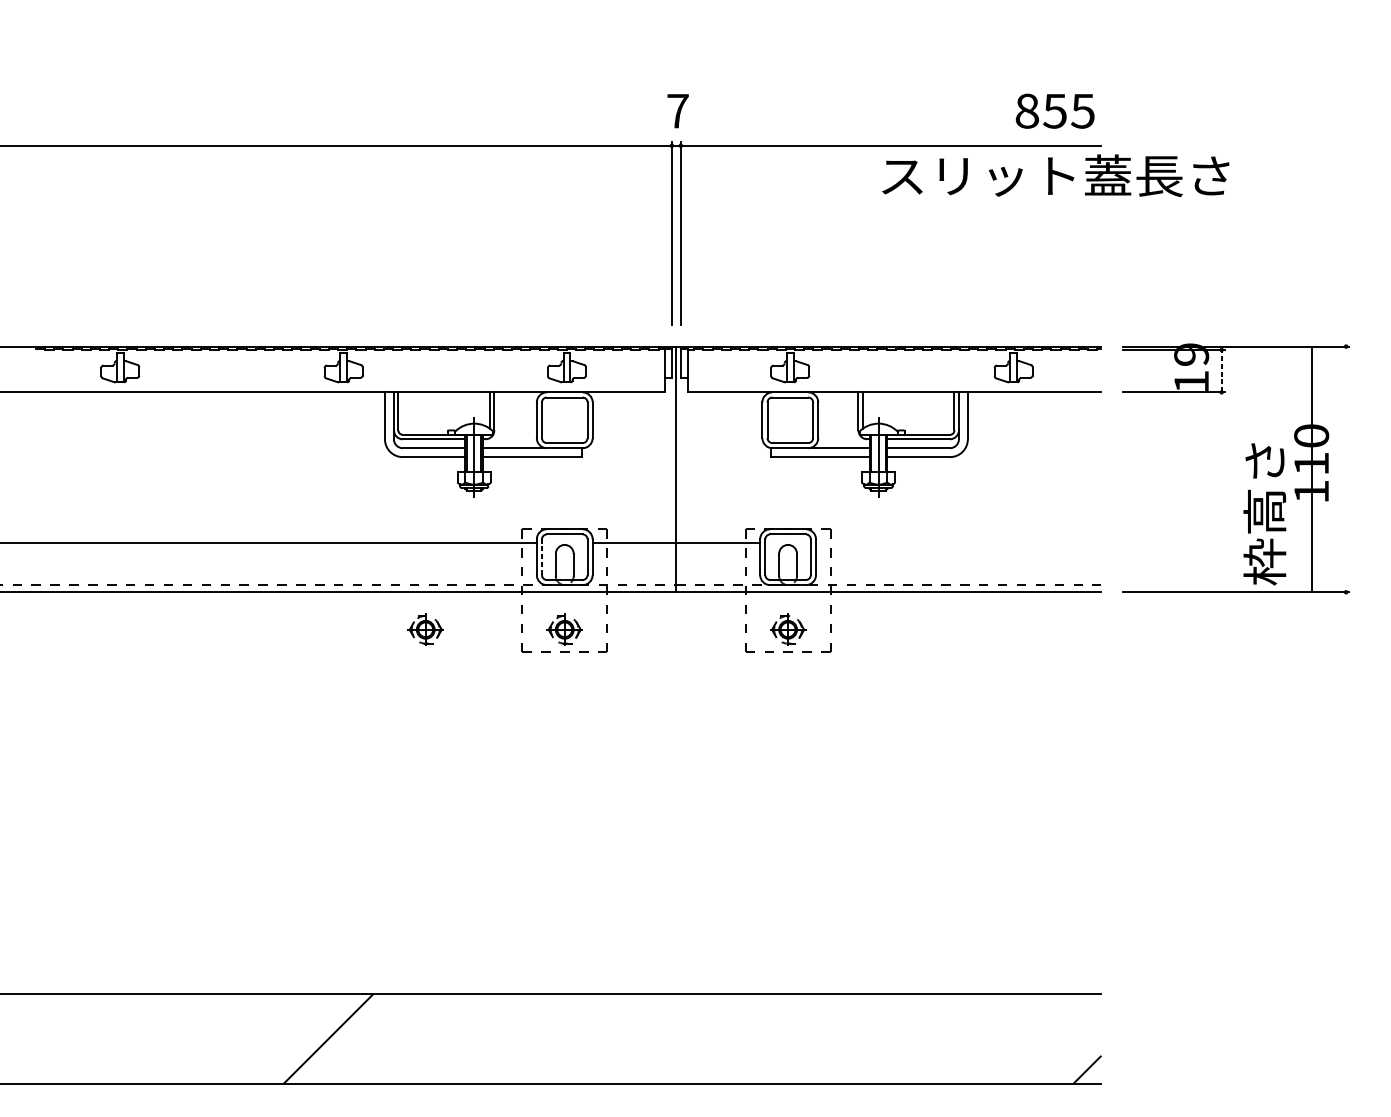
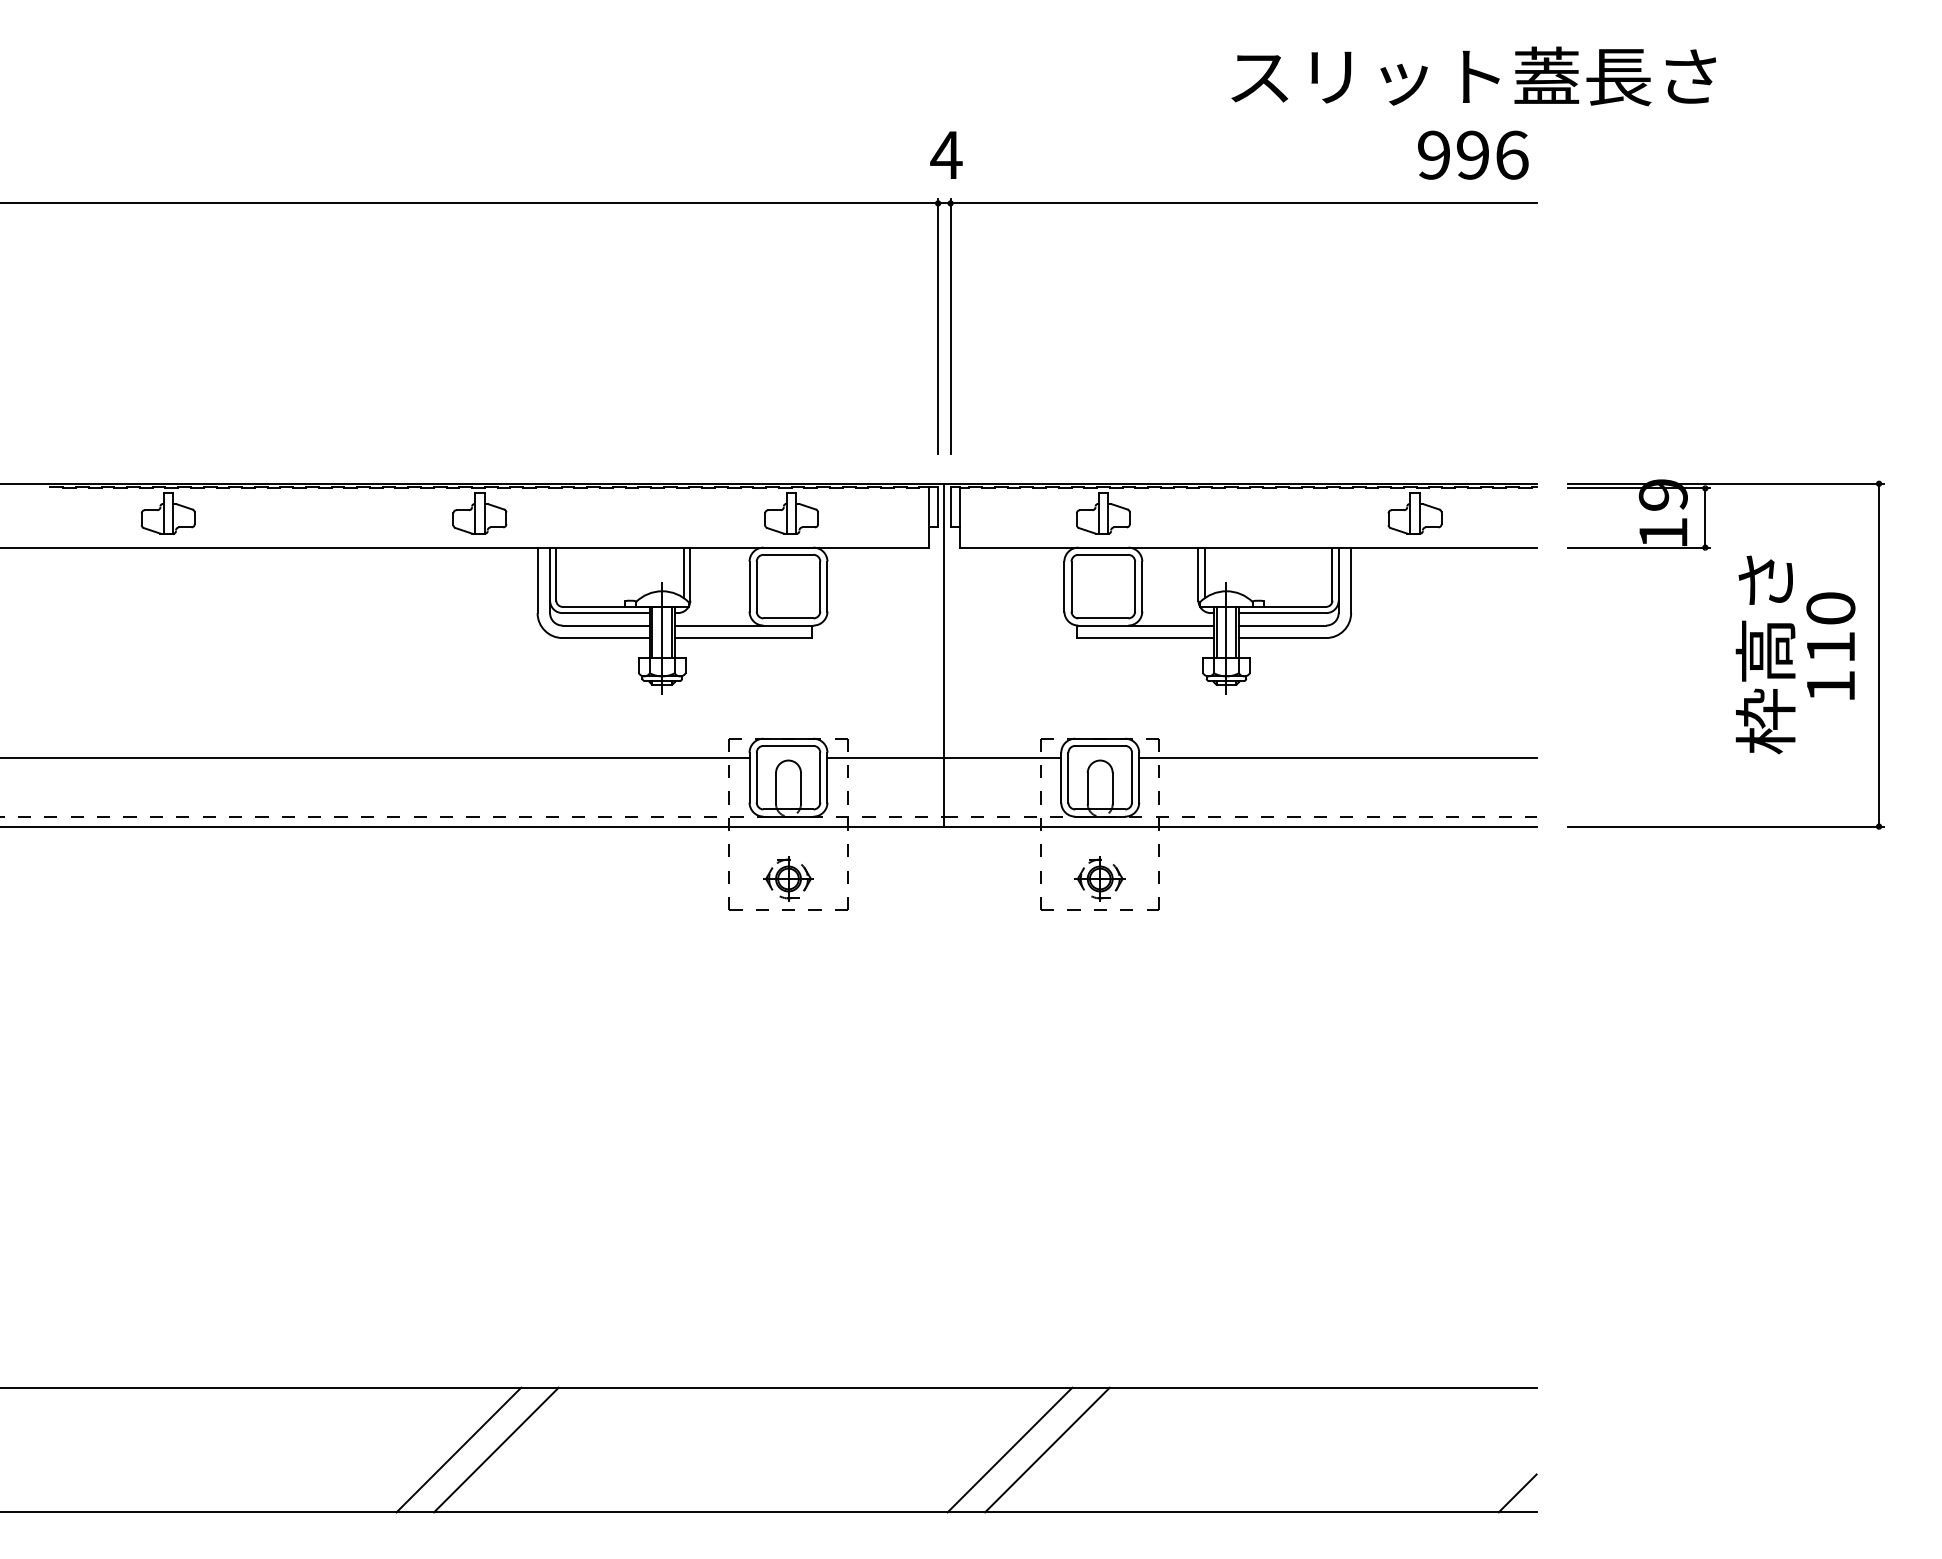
text: (677, 110) -> (946, 154), 7 -> 4
text: (1055, 110) -> (1473, 154), 855 -> 996
text: (1055, 175) -> (1473, 76), moved
line: (1221, 371) -> (1705, 518), dashed -> solid
line: (1312, 468) -> (1879, 654), moved
text: (1264, 514) -> (1765, 654), moved
line: (958, 543) -> (1337, 758), added
line: (541, 557) -> (756, 777), dashed -> solid
part: (425, 629) -> (594, 878), removed
line: (355, 1038) -> (496, 1449), added
line: (723, 1038) -> (1009, 1449), added
line: (750, 1038) -> (1047, 1449), added

